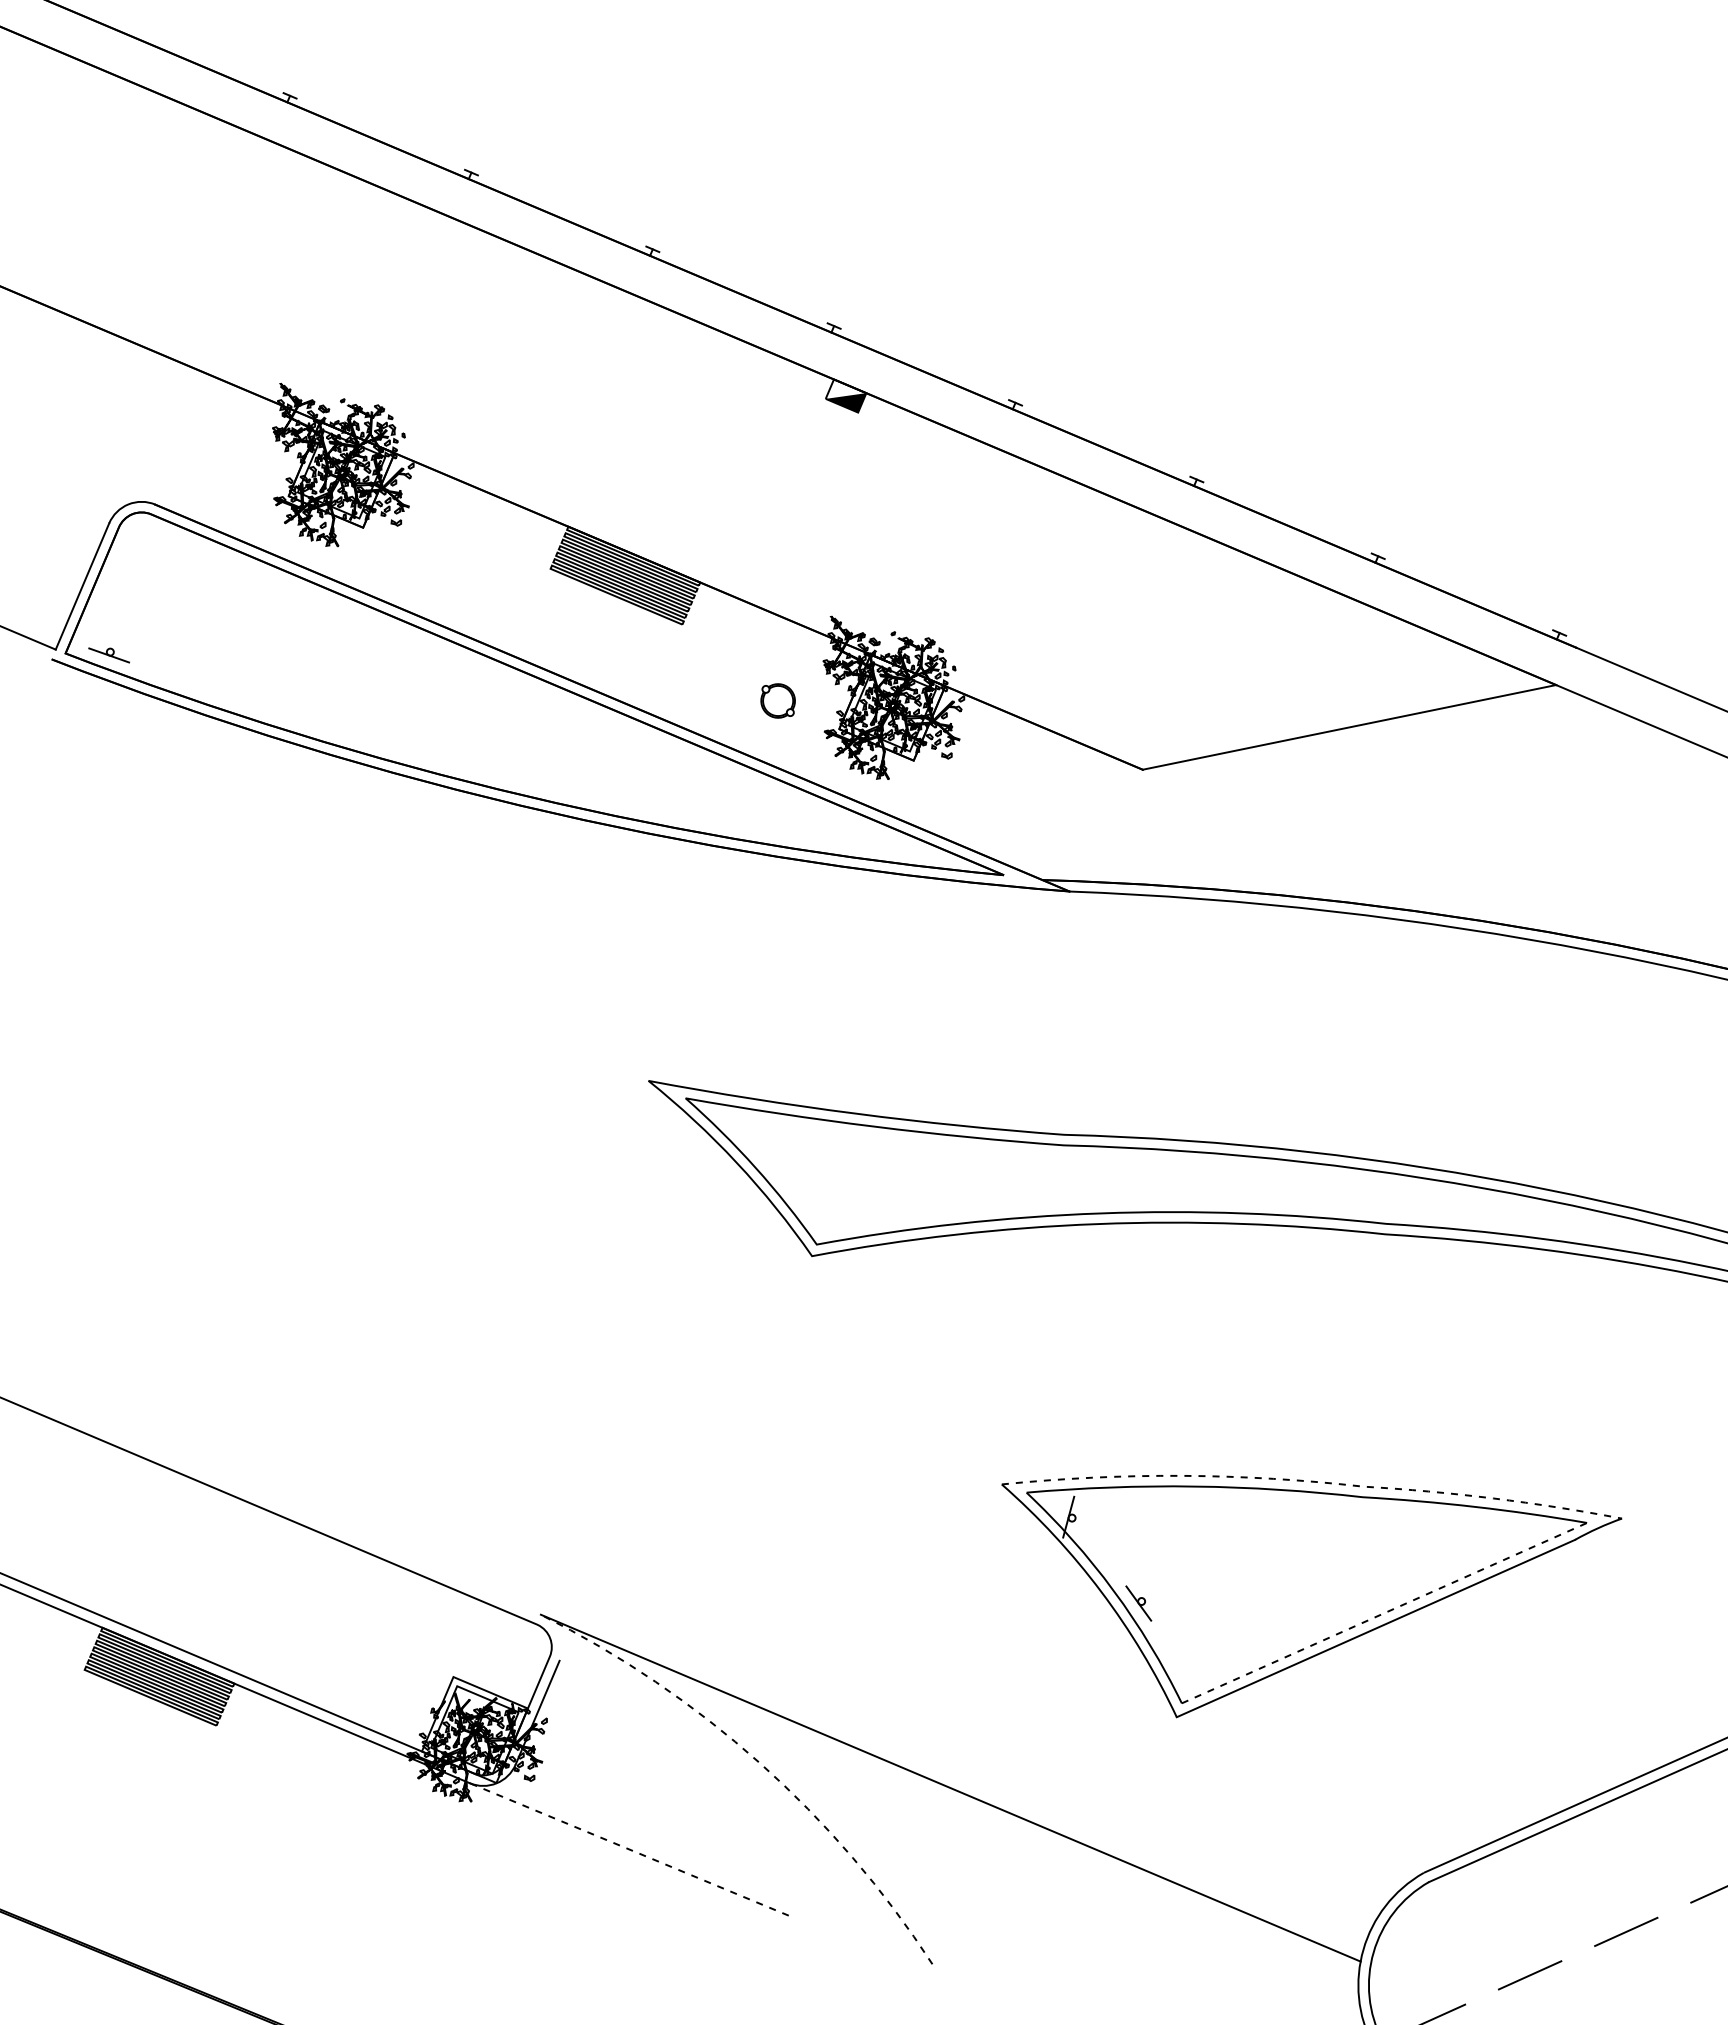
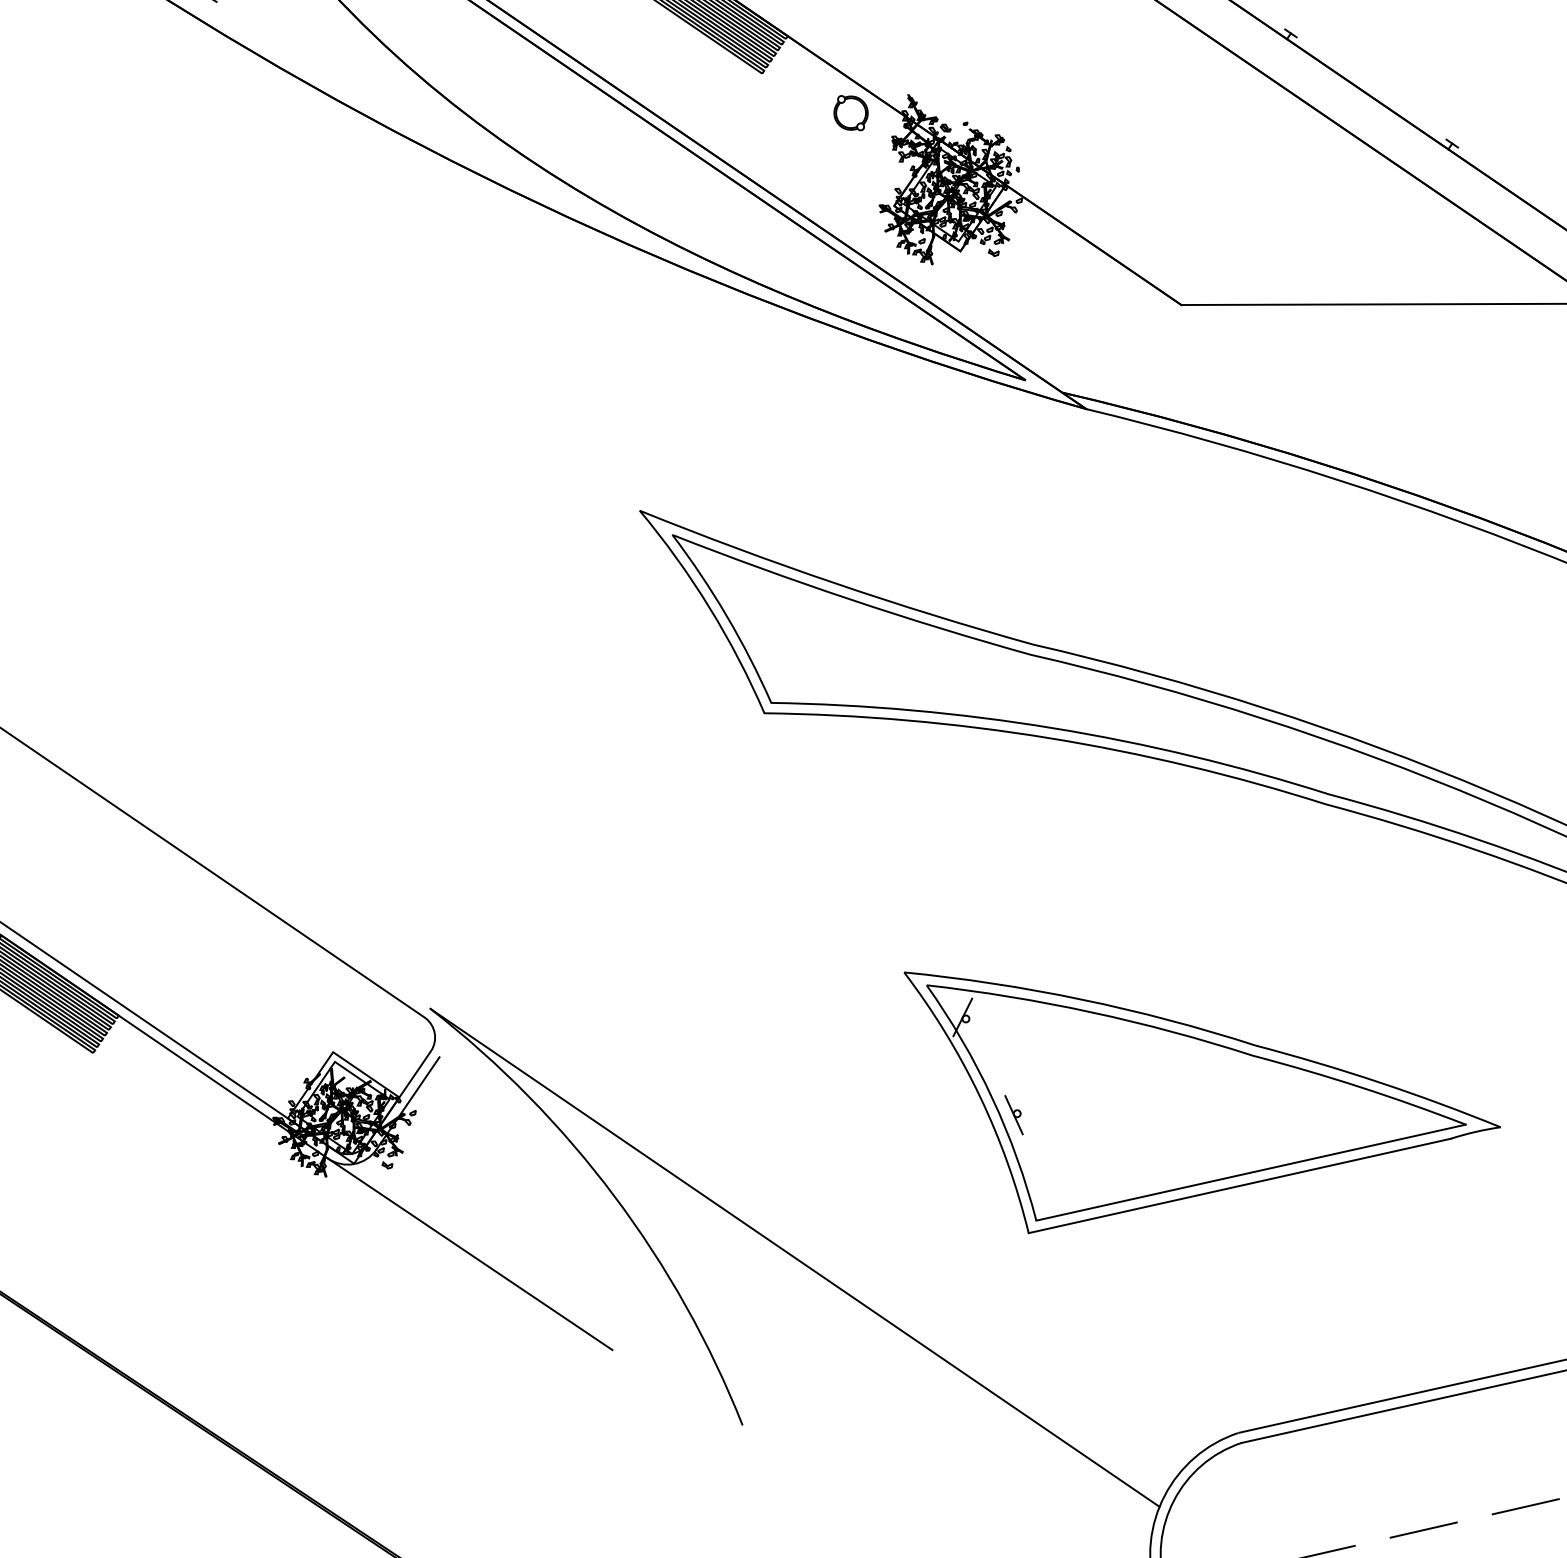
part: (777, 700) -> (850, 112), moved
line: (1314, 1481) -> (1208, 1030), dashed -> solid
line: (1384, 1613) -> (1251, 1172), dashed -> solid
arc: (760, 1763) -> (614, 1196), dashed -> solid
line: (629, 1849) -> (470, 1254), dashed -> solid

